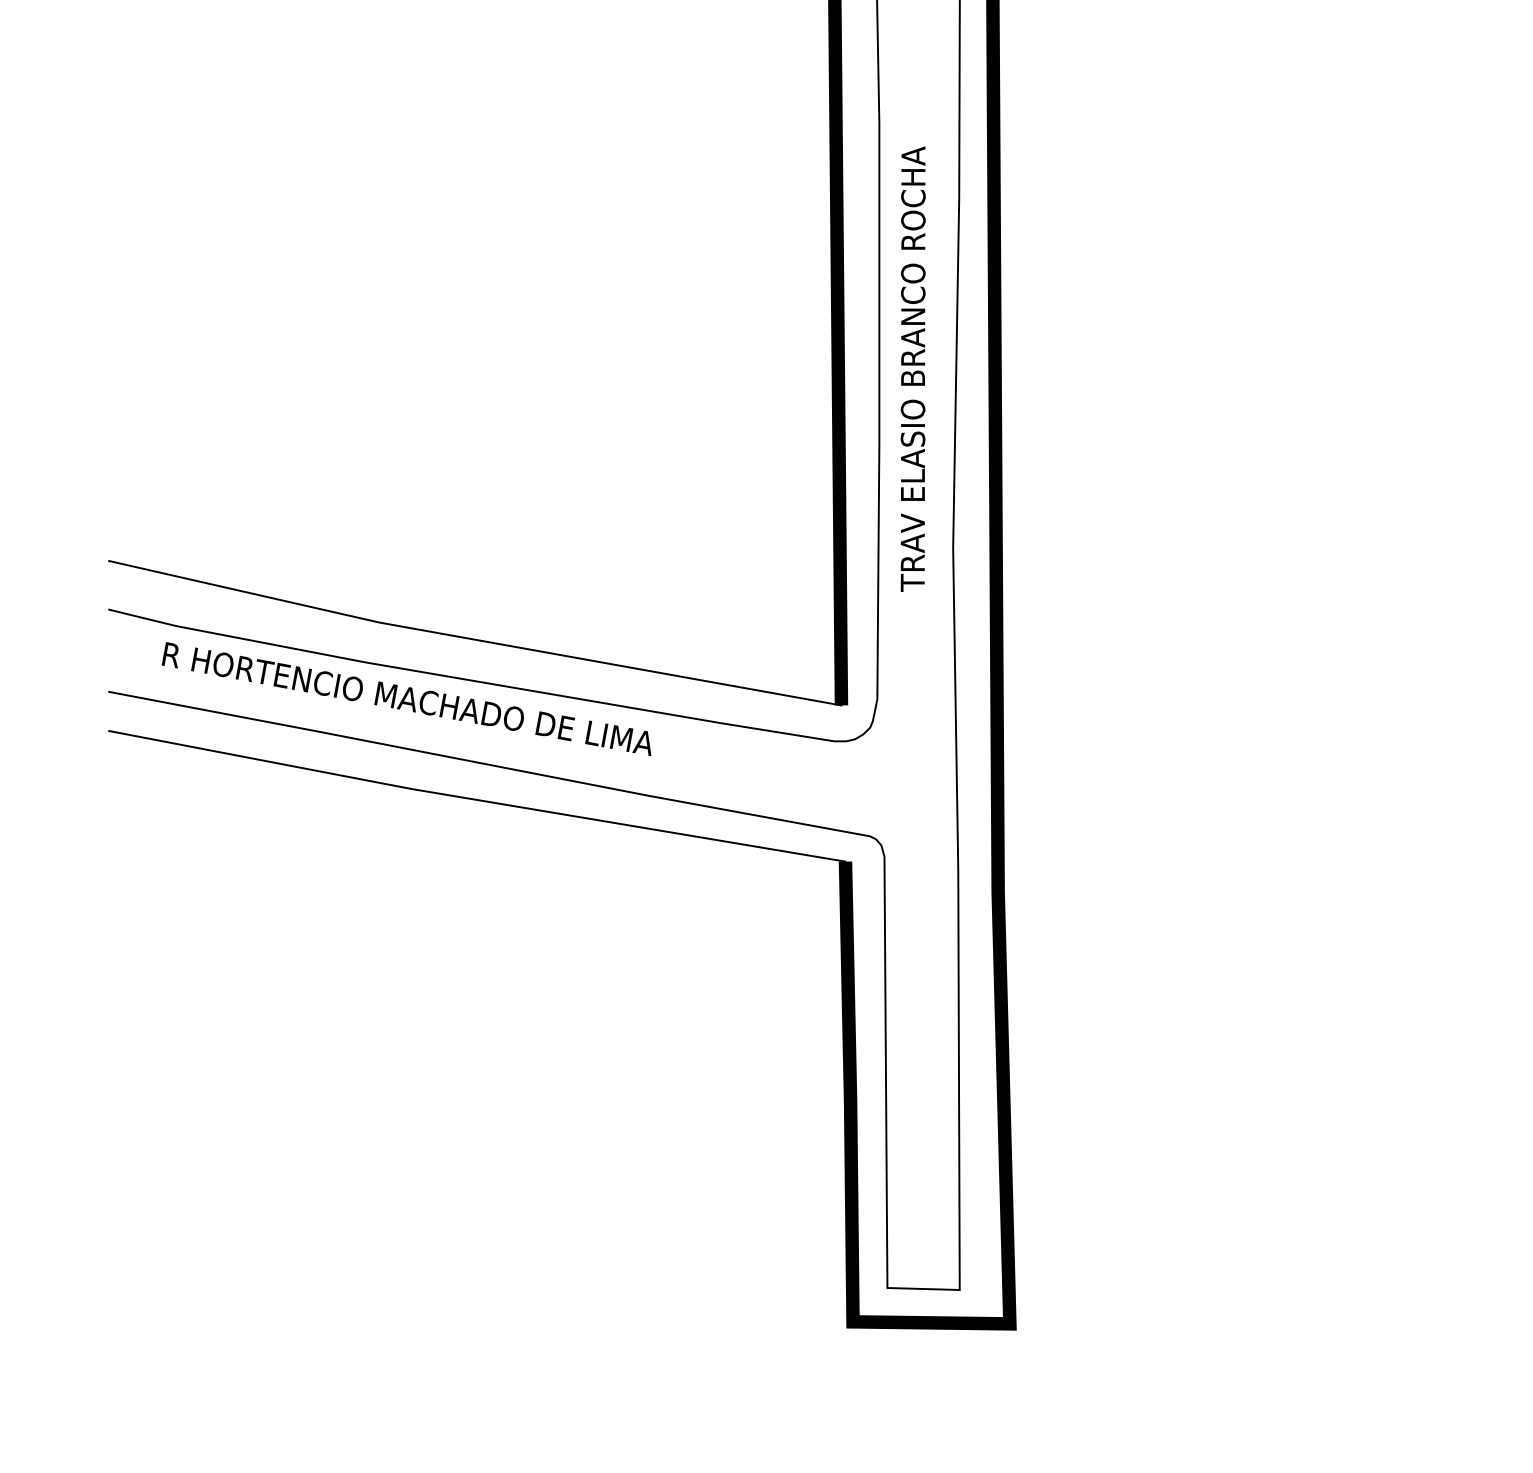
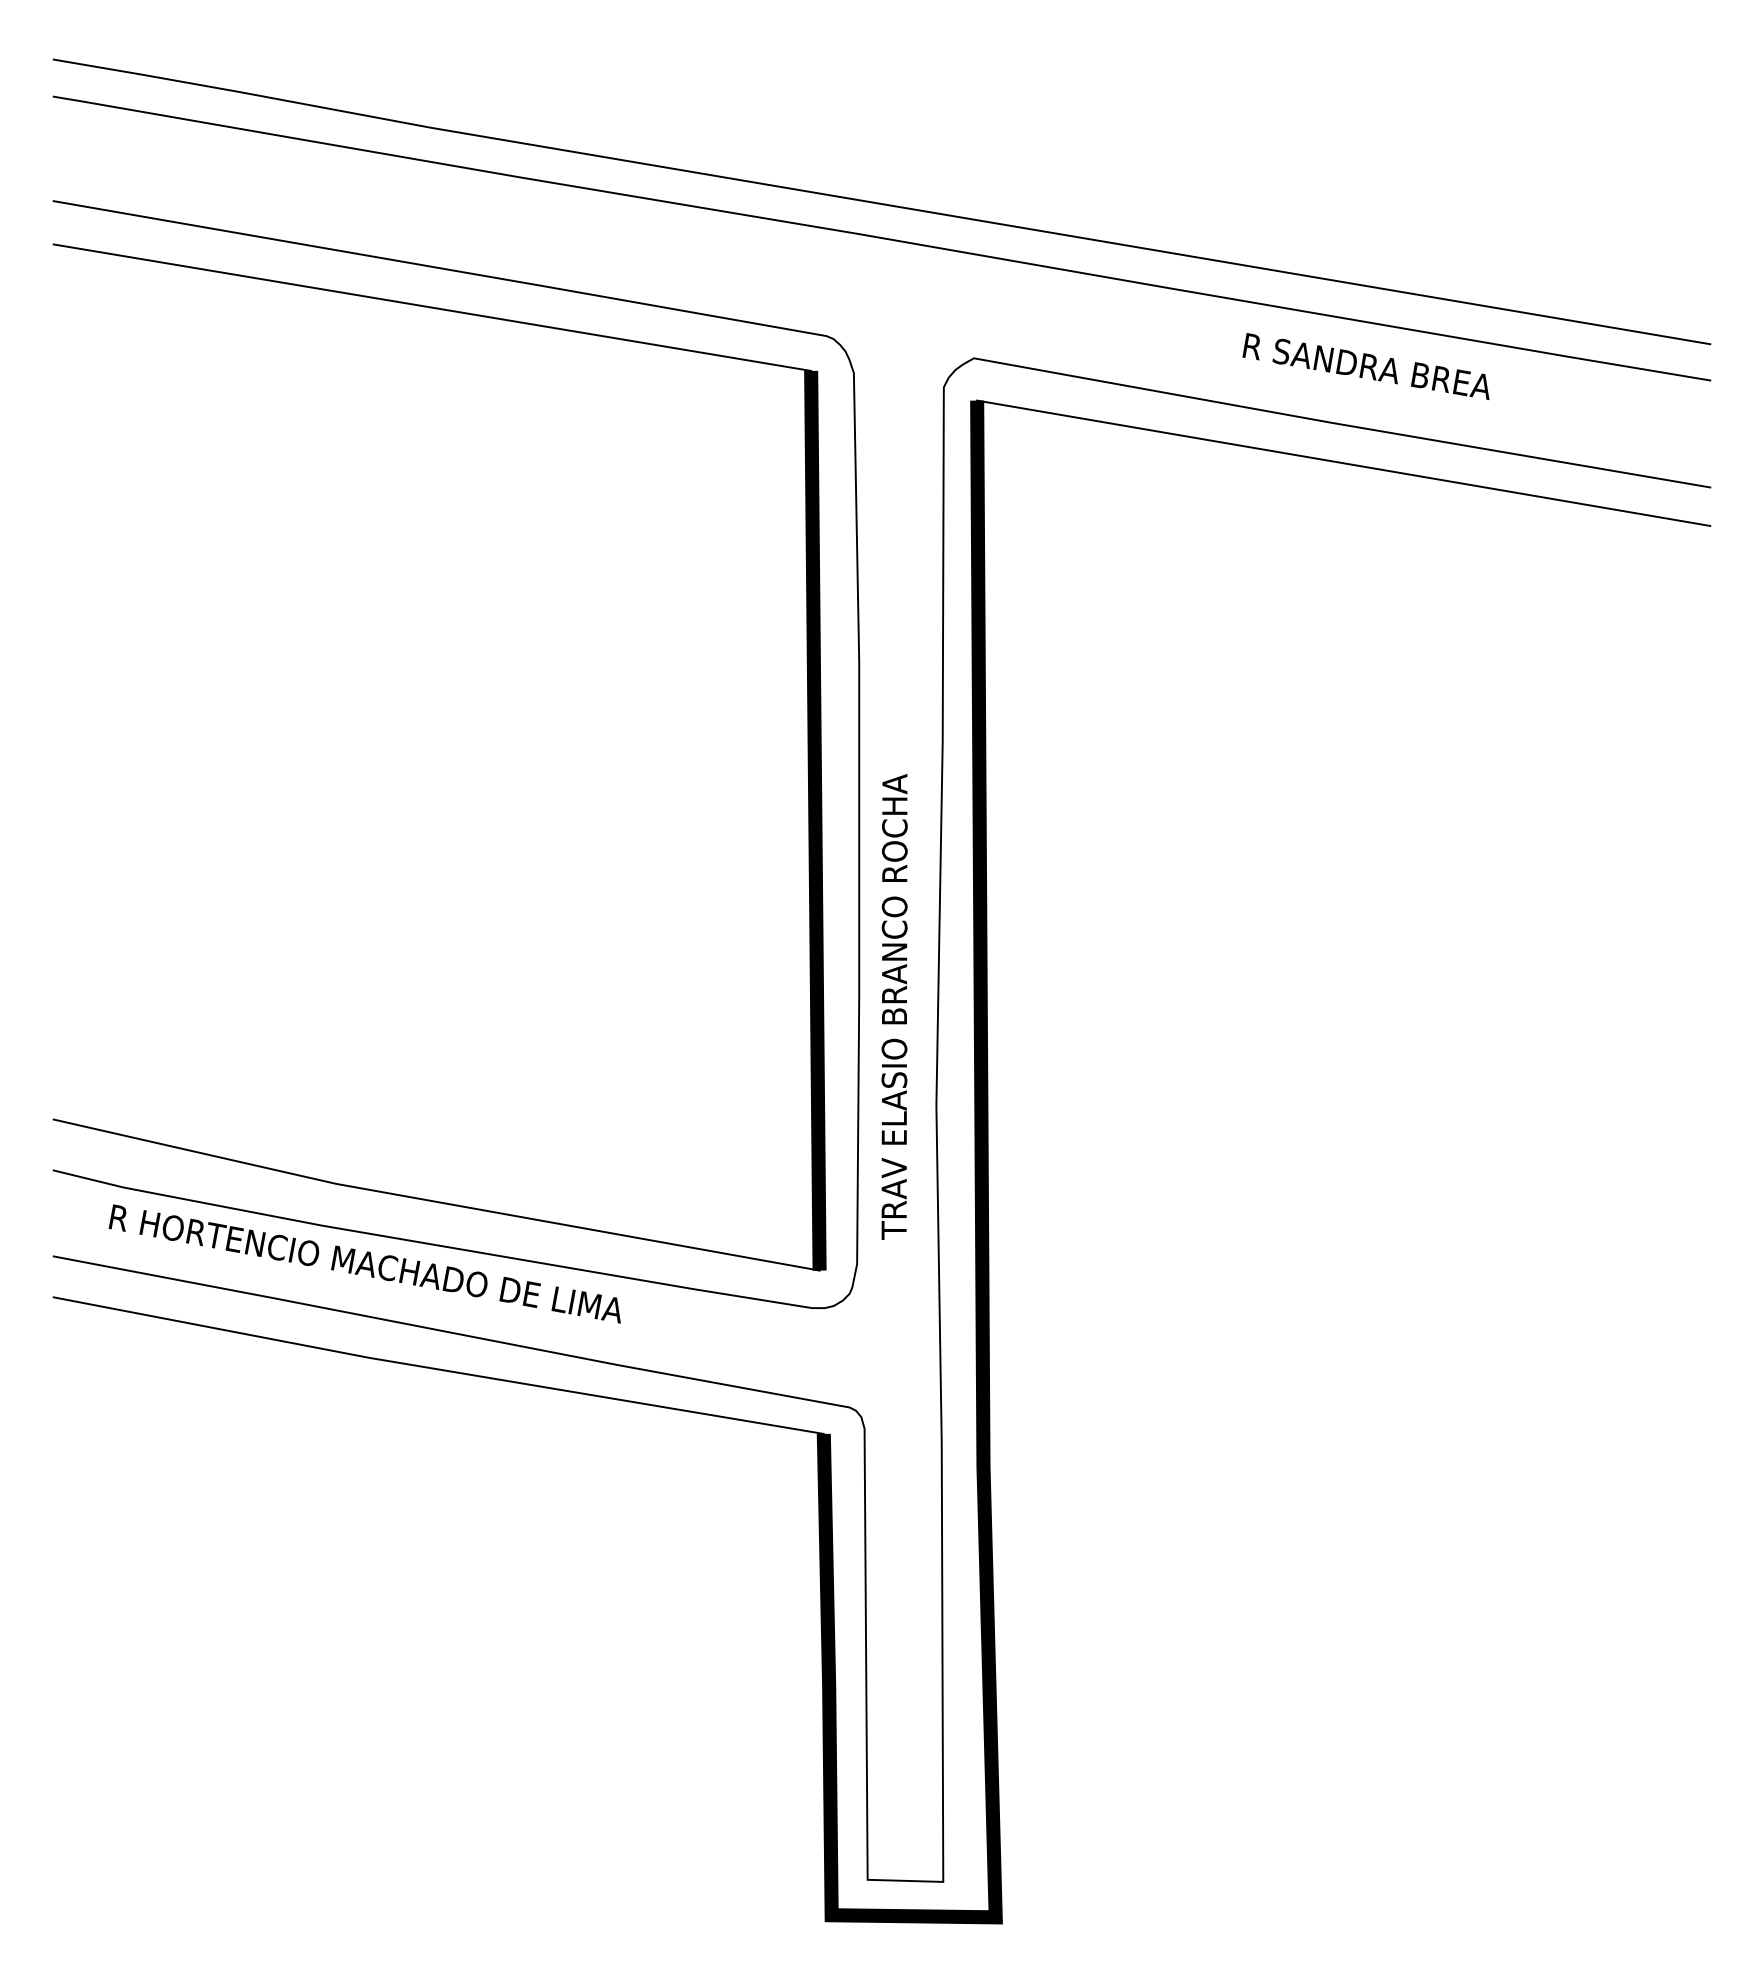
text: (913, 368) -> (894, 1006), moved

